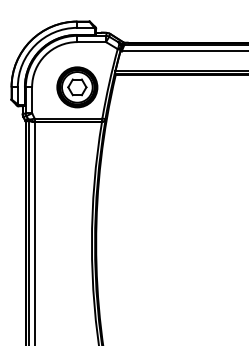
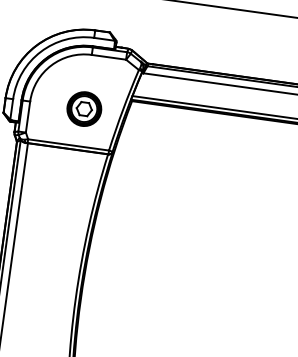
part: (77, 87) -> (84, 109), size x0.7

